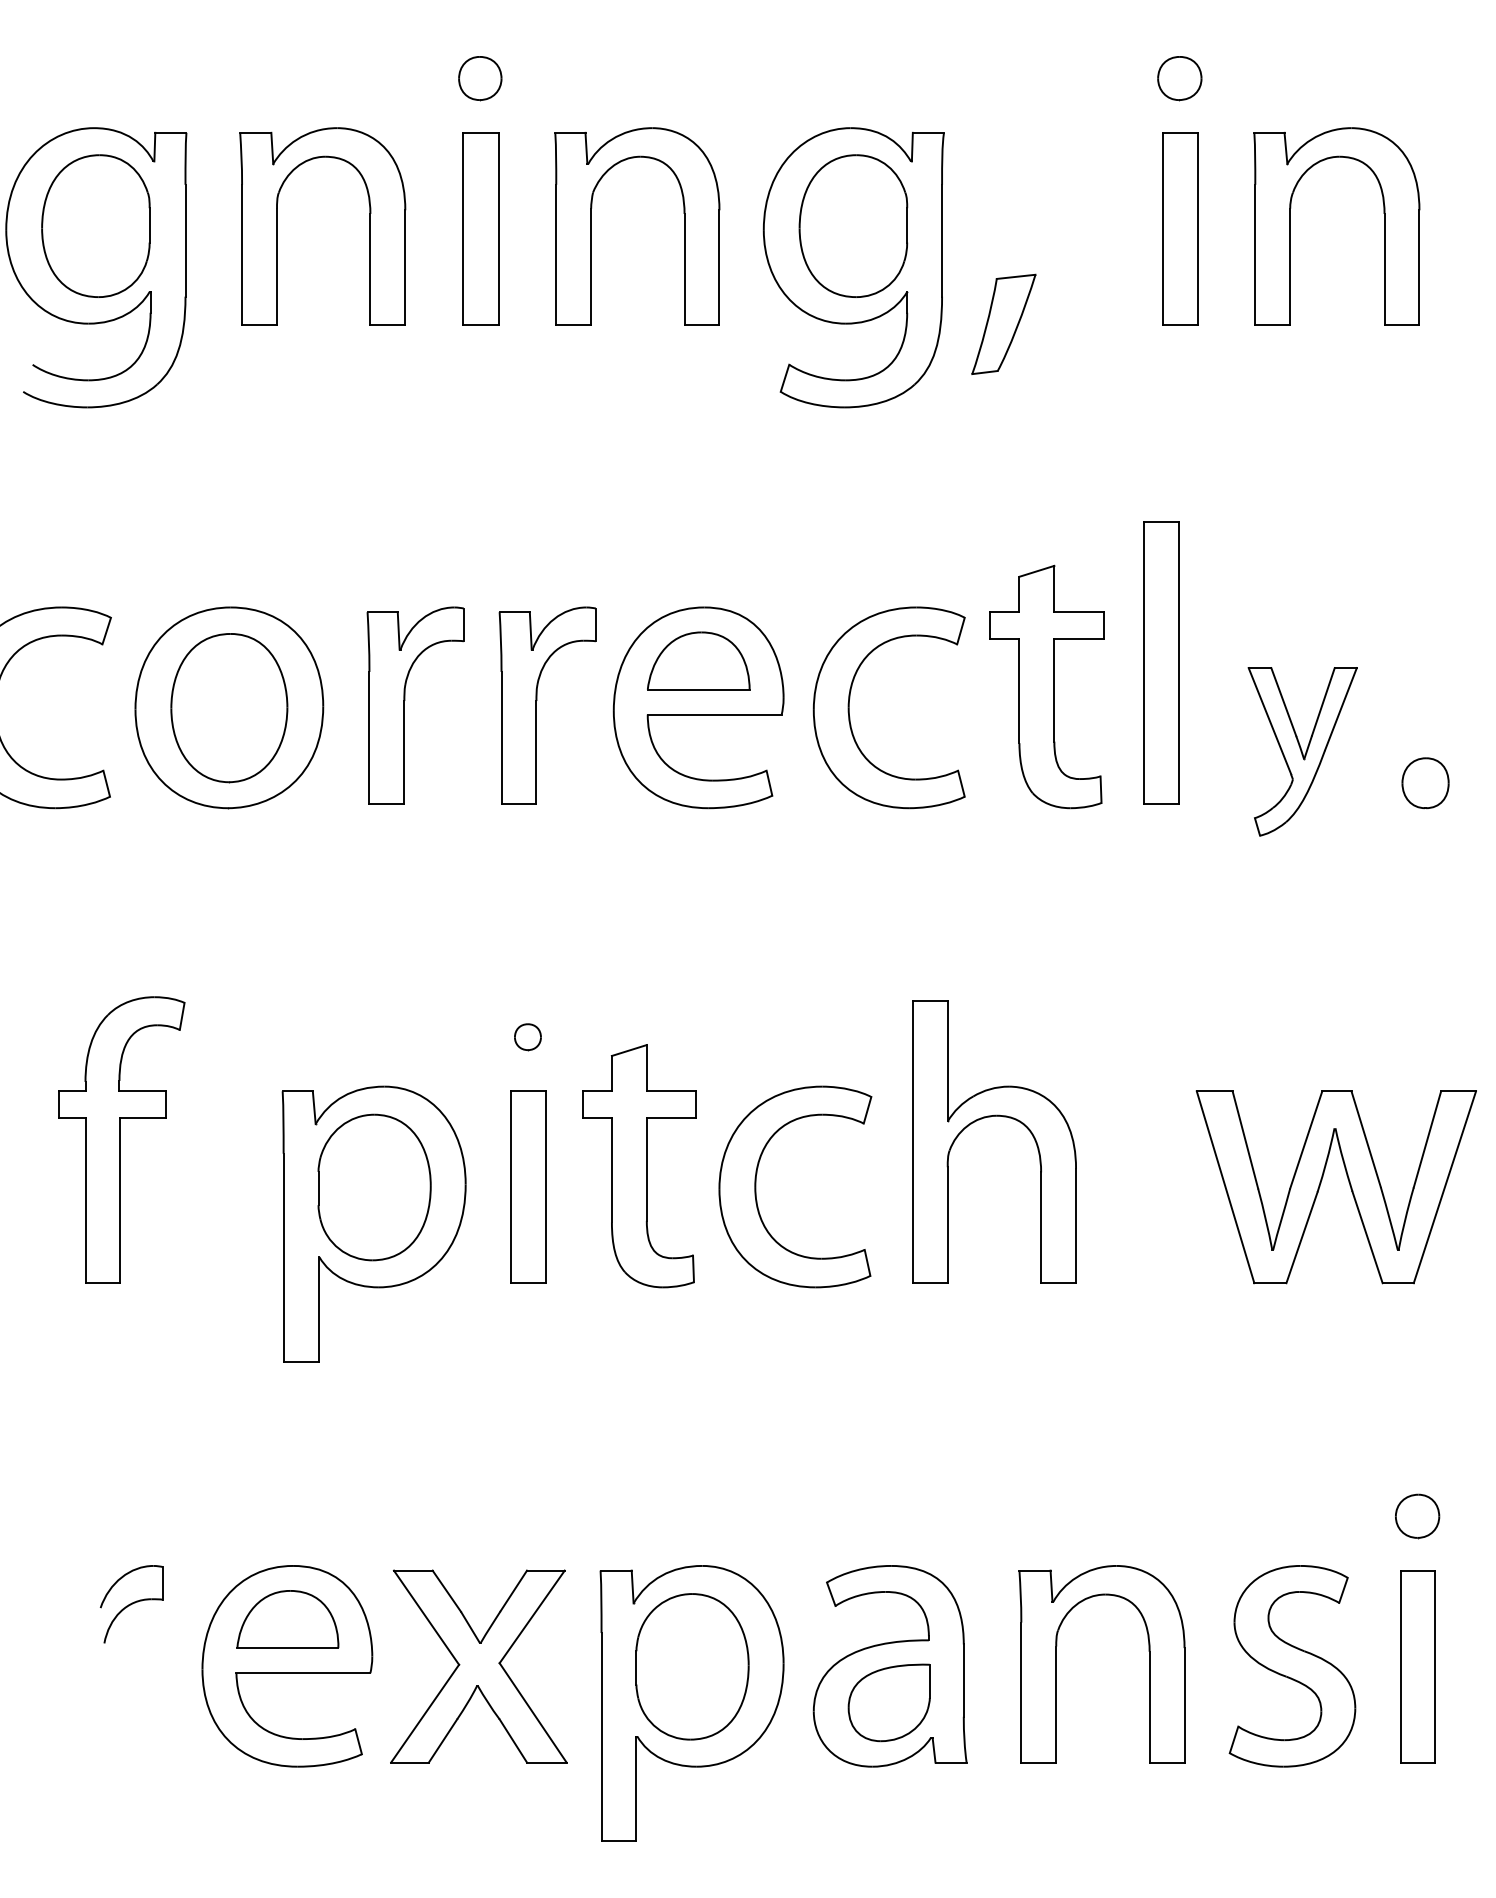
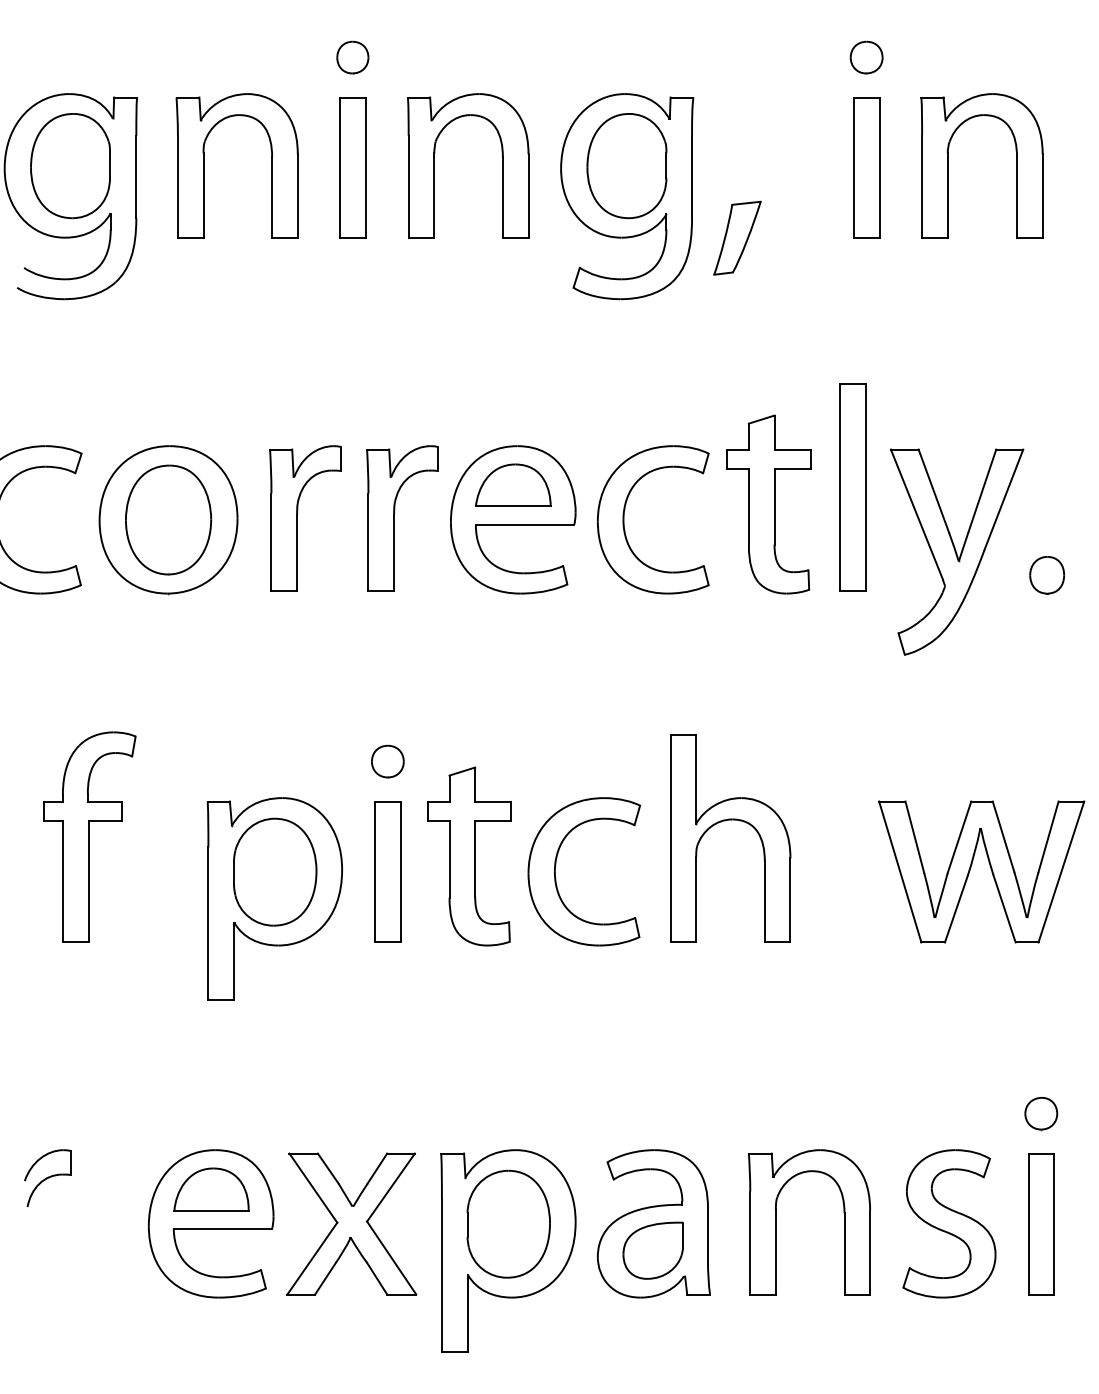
part: (1302, 751) -> (956, 551), size x1.67
part: (527, 1037) -> (387, 762), size x1.67
part: (131, 1604) -> (47, 1178), moved

